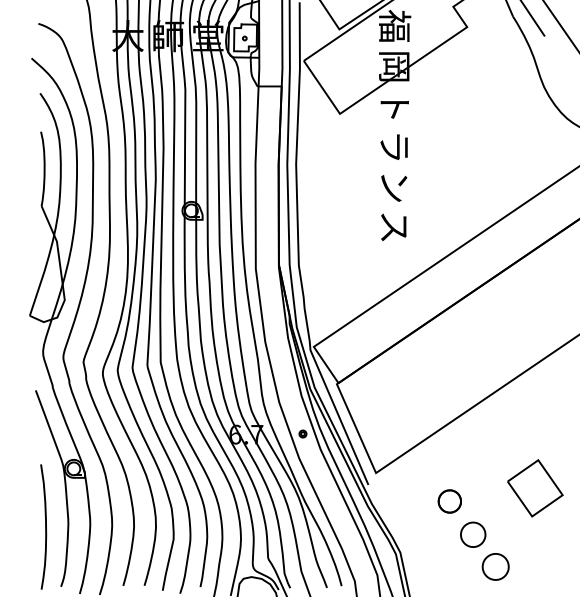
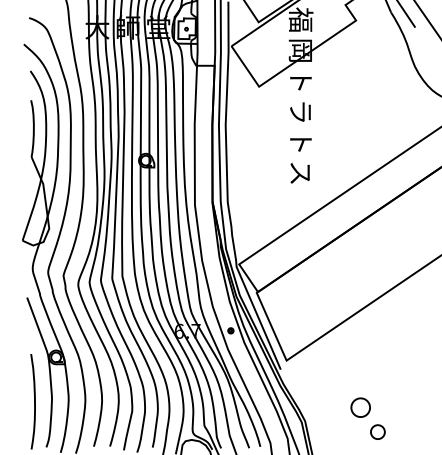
text: (394, 188) -> (300, 143), ン -> ト
part: (534, 487) -> (407, 371), removed
part: (449, 500) -> (342, 381), removed
part: (495, 566) -> (377, 431), size x0.7

